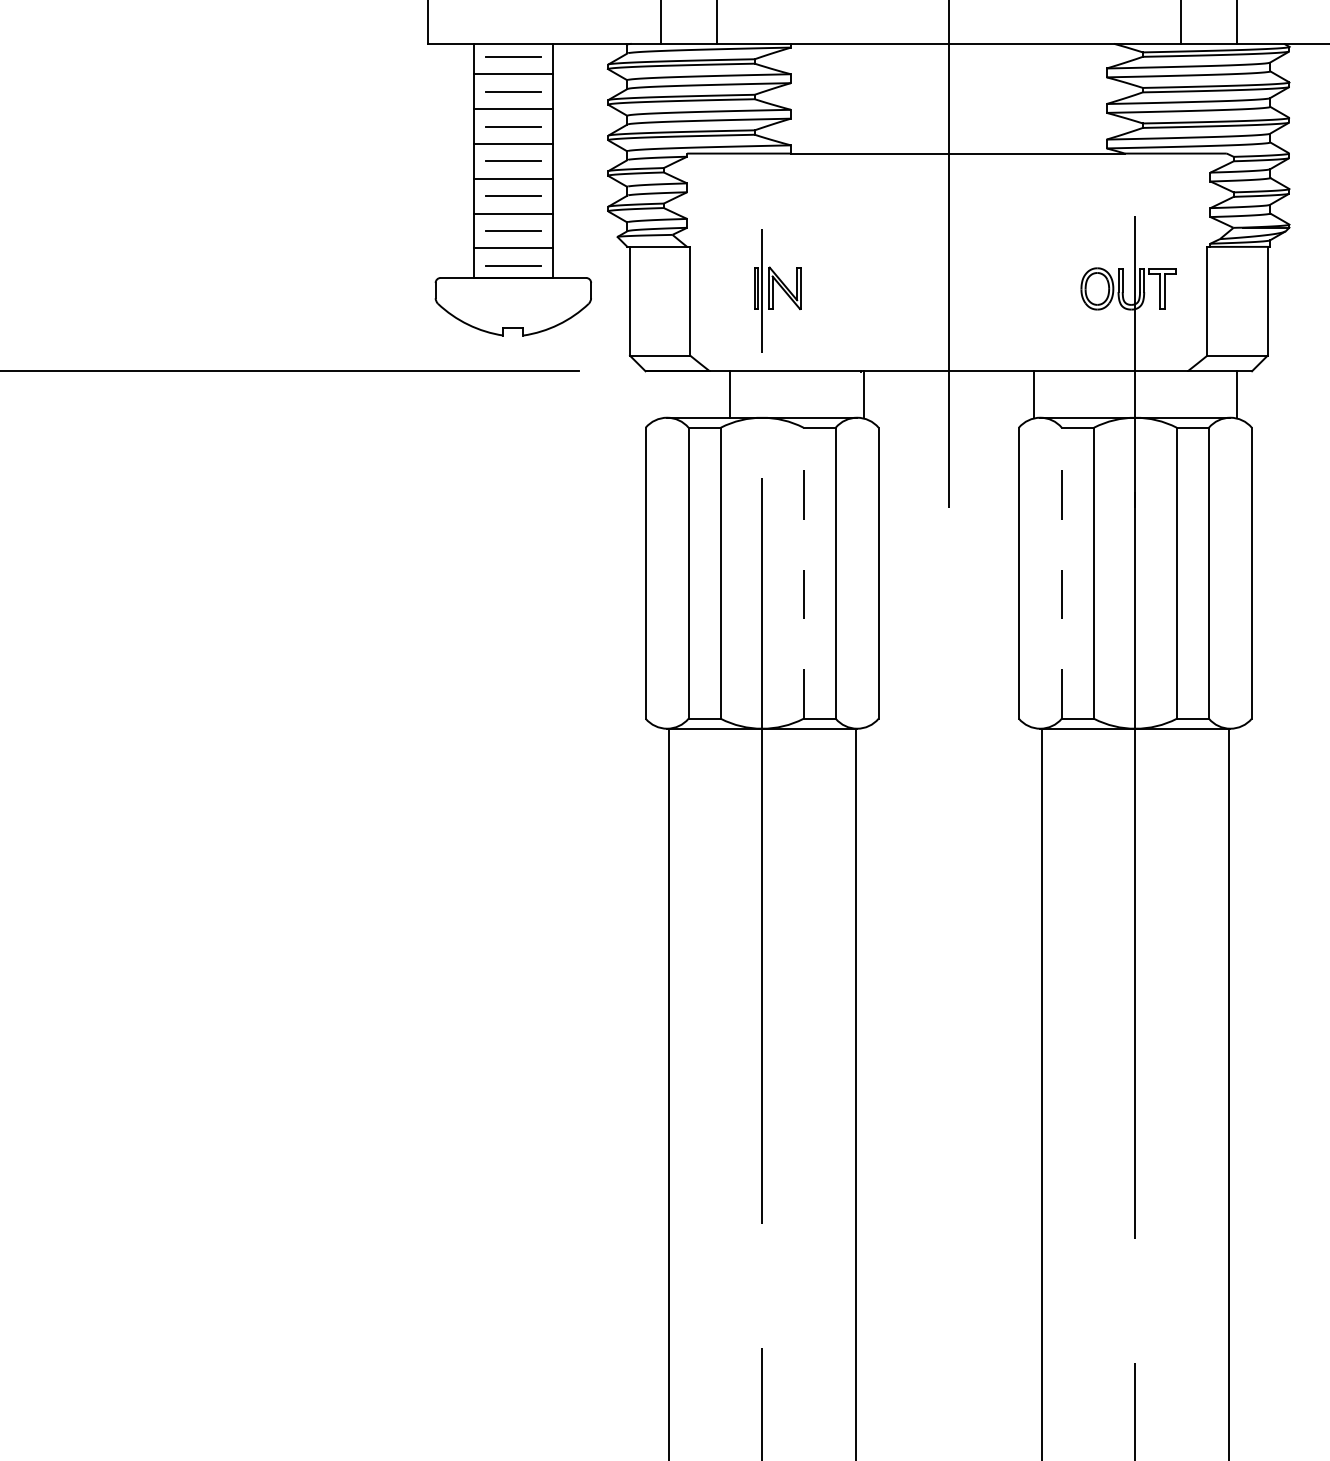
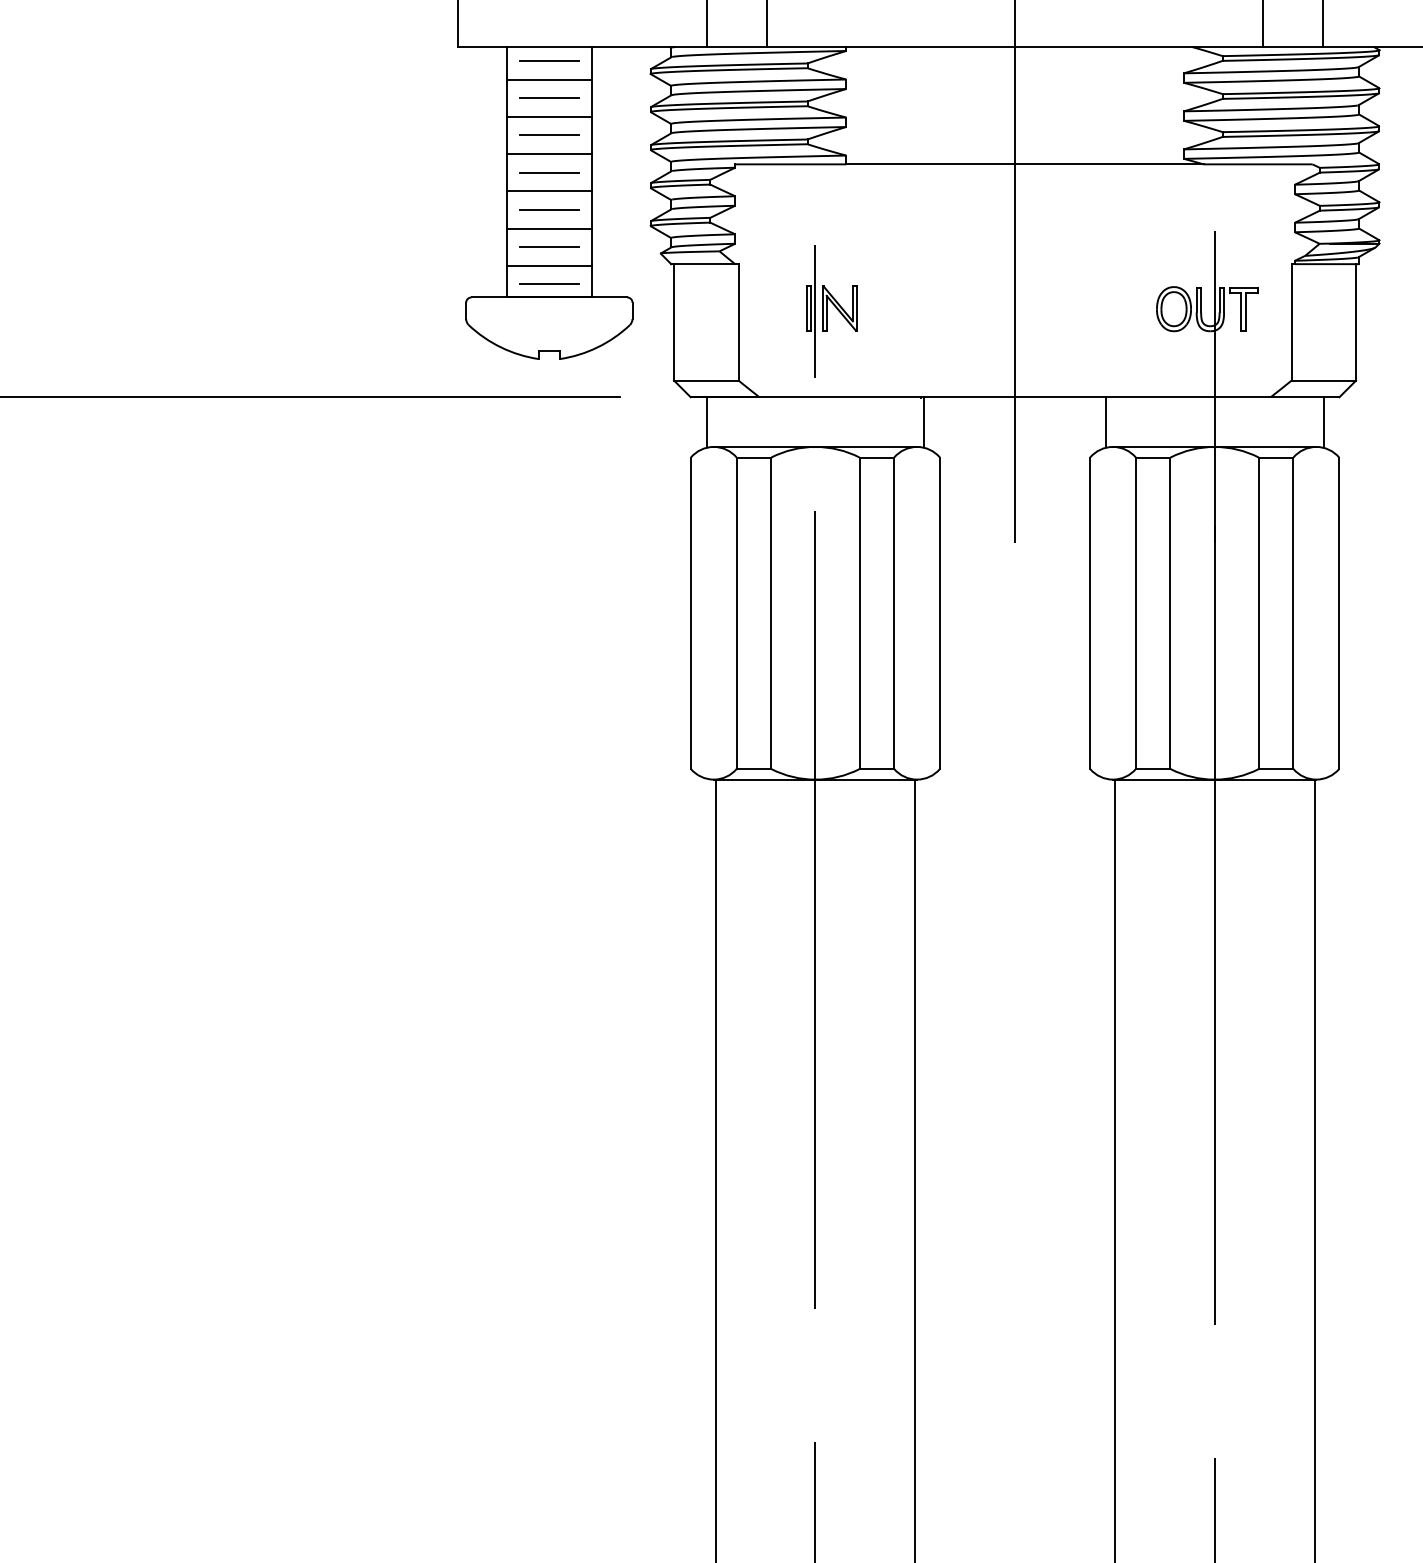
line: (730, 394) -> (706, 422), moved
line: (803, 573) -> (859, 613), dashed -> solid
line: (1061, 573) -> (1135, 613), dashed -> solid

